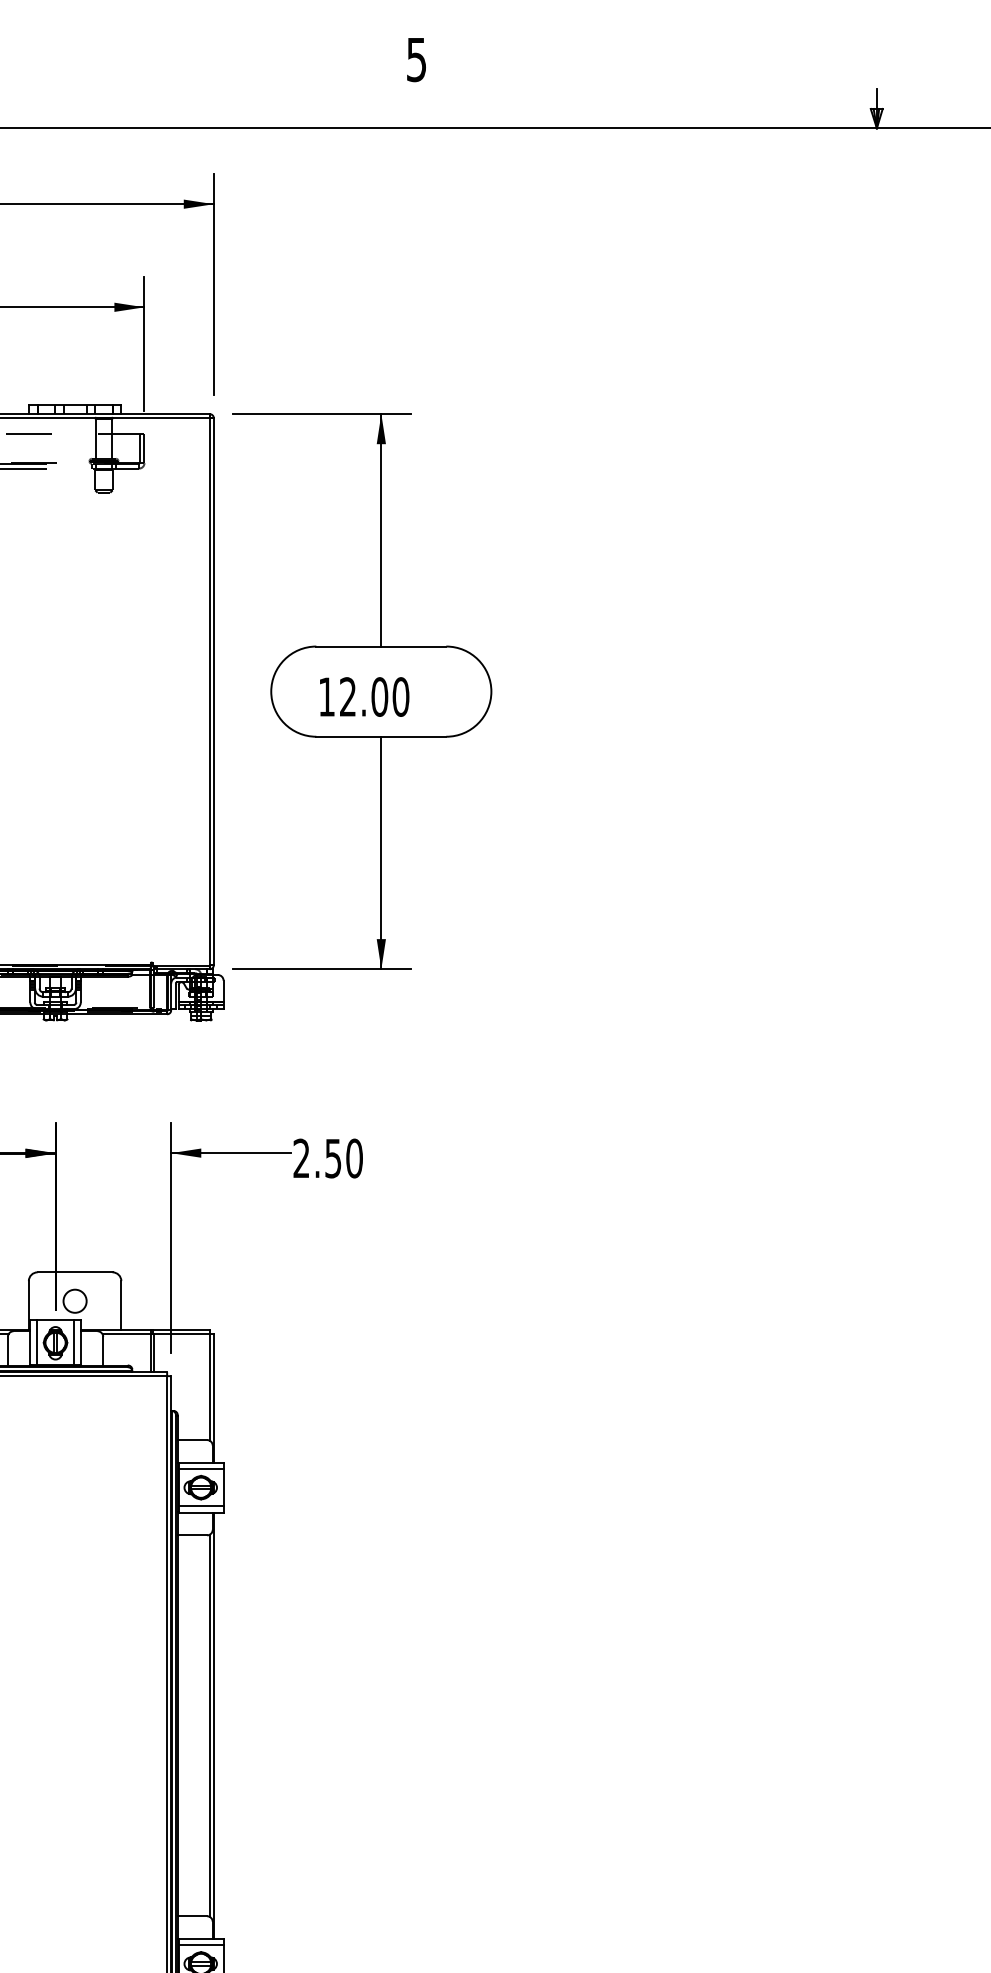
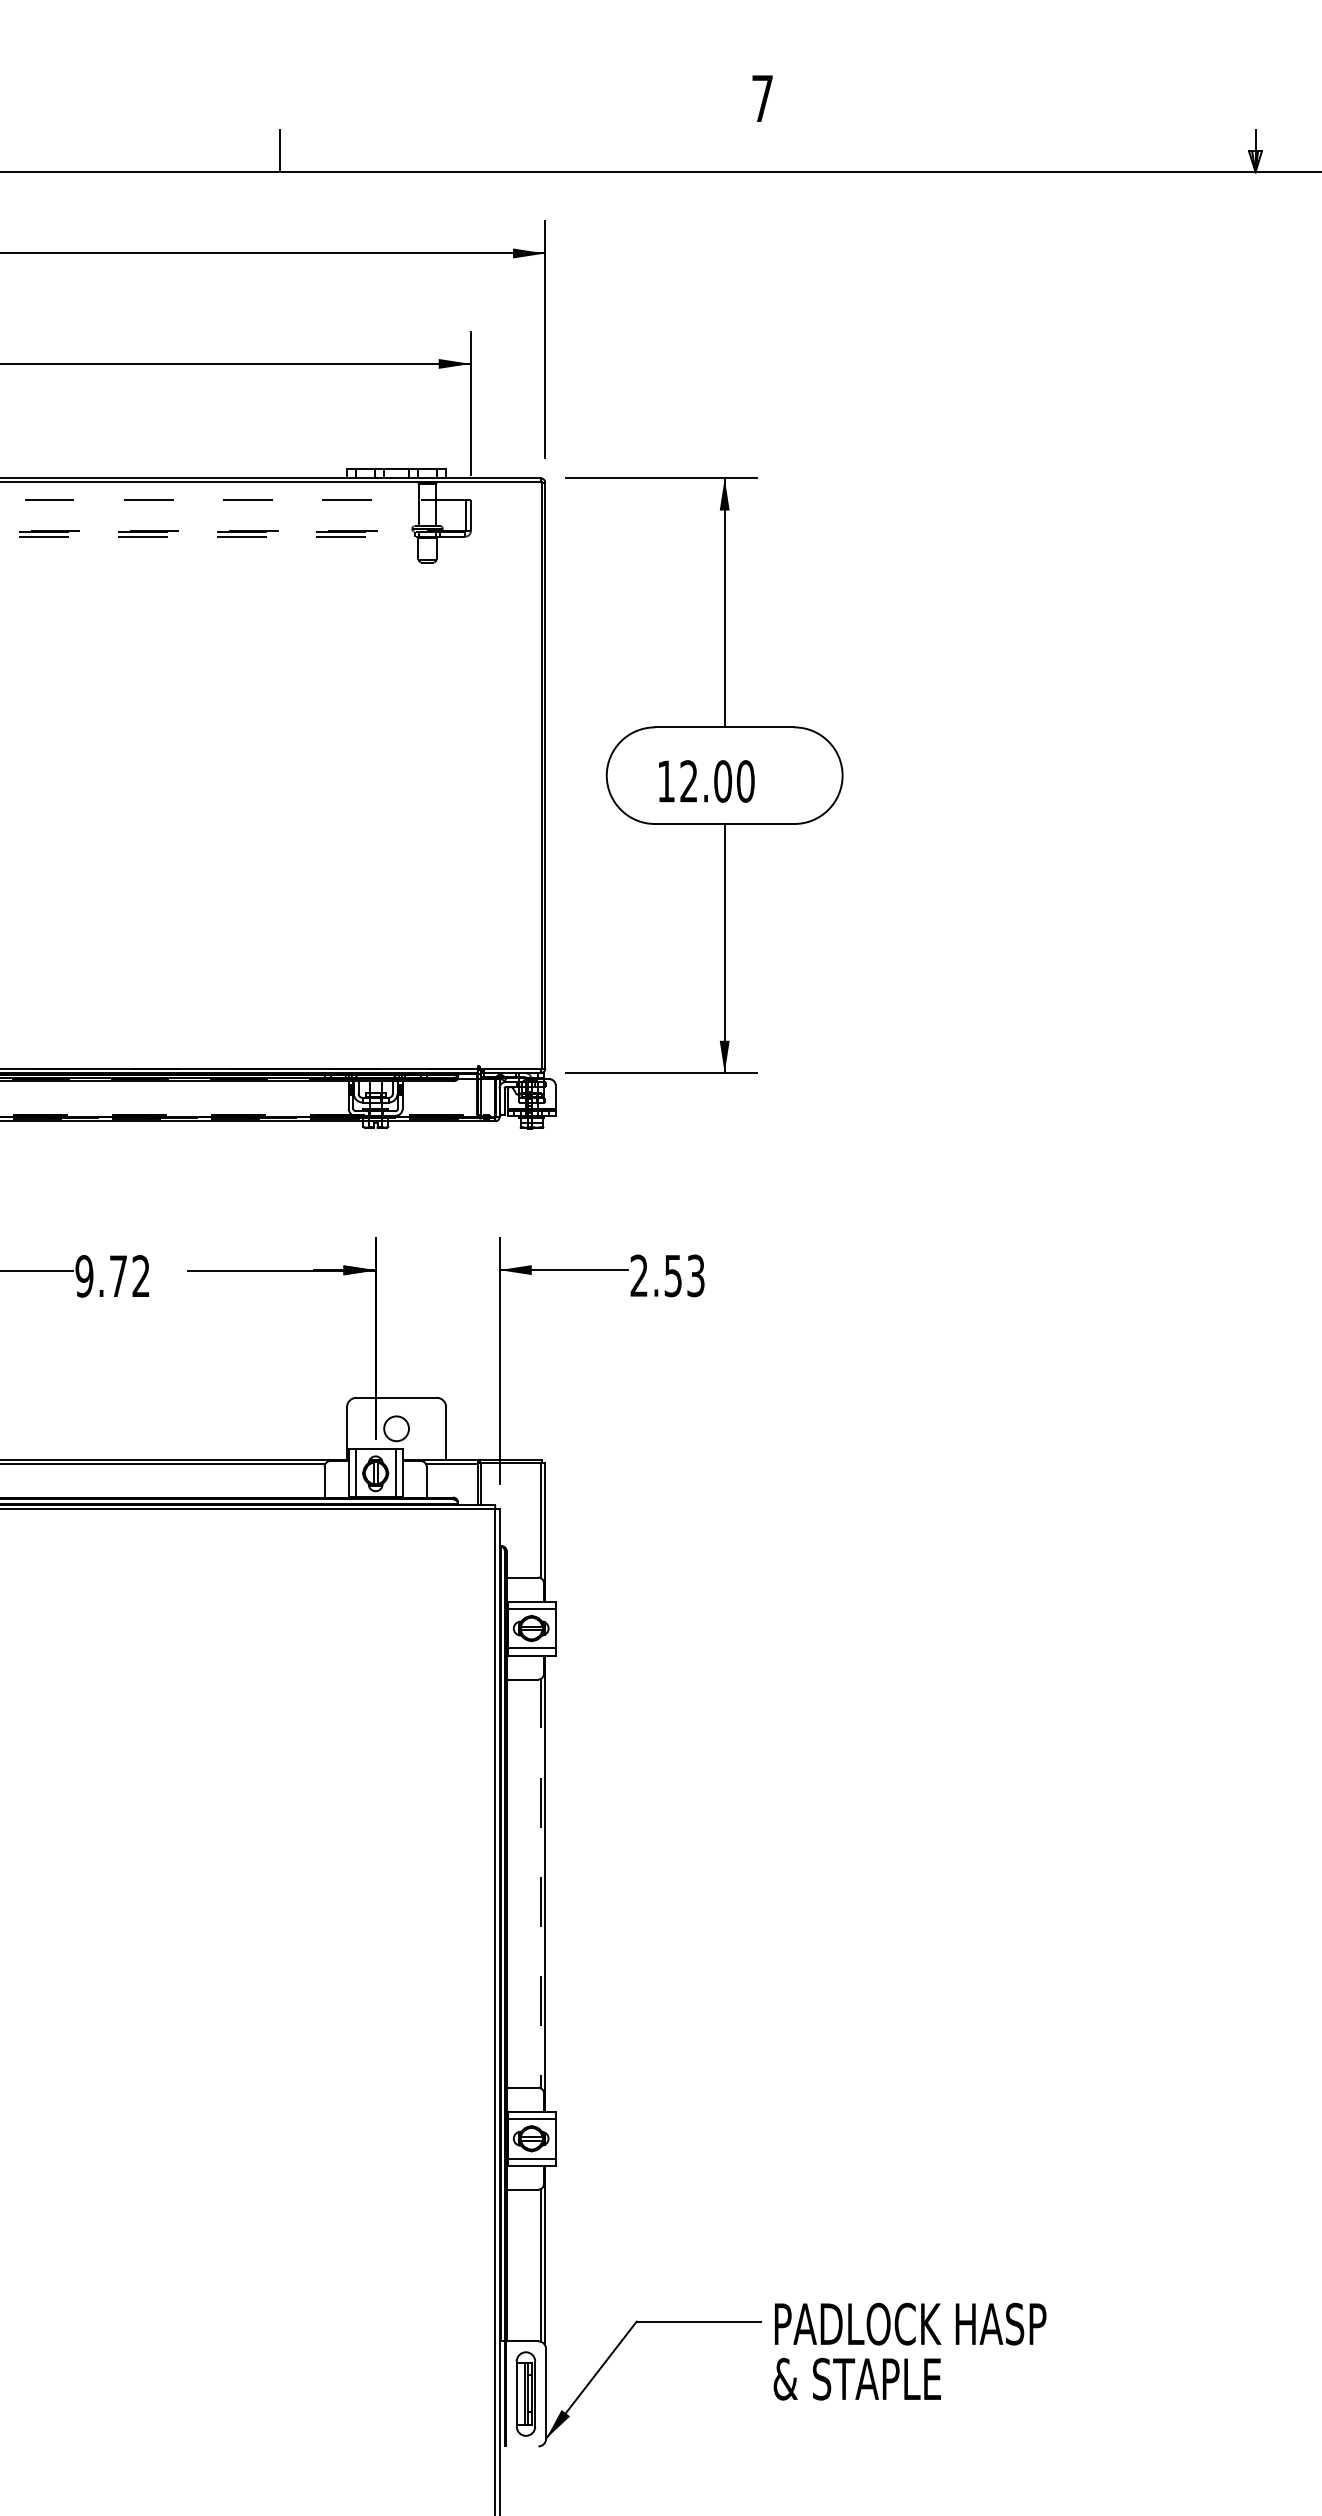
text: (416, 59) -> (762, 98), 5 -> 7
text: (354, 1158) -> (695, 1275), 2.50 -> 2.53
line: (209, 1725) -> (540, 1883), solid -> dashed

